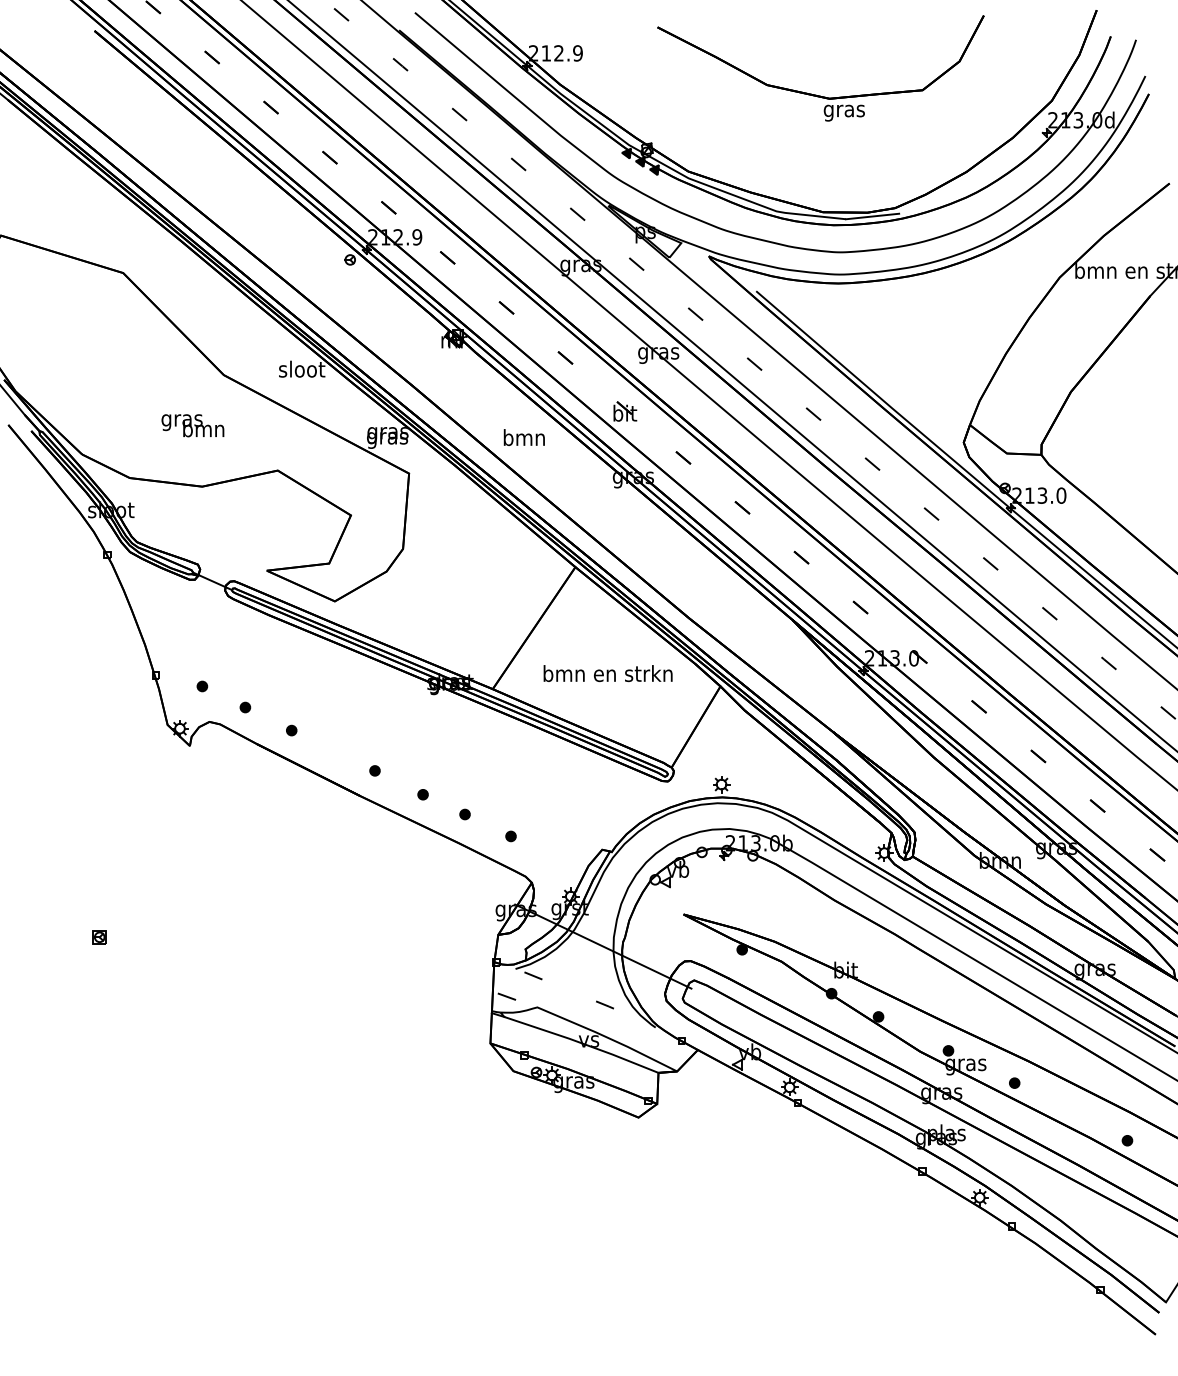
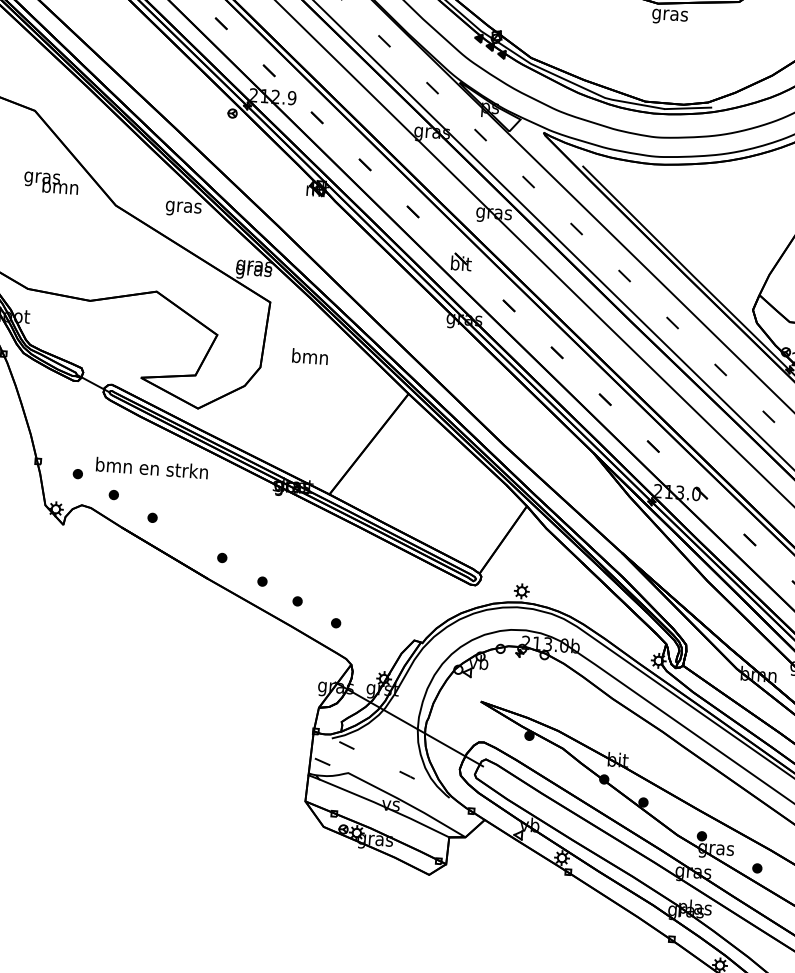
text: (302, 370) -> (184, 206), sloot -> gras
text: (192, 425) -> (50, 182), moved
text: (523, 437) -> (309, 356), moved
text: (607, 673) -> (151, 468), moved

